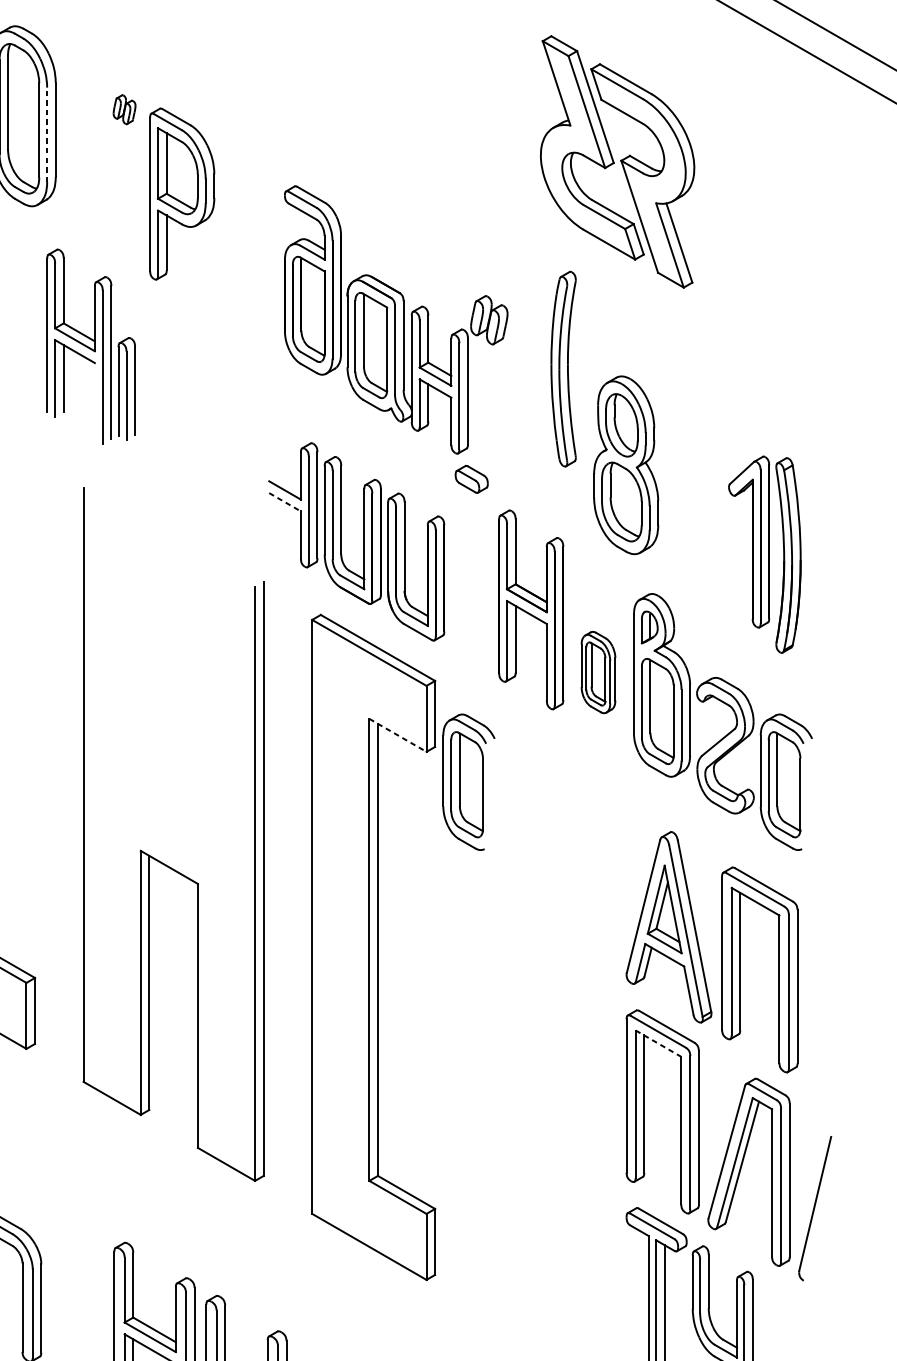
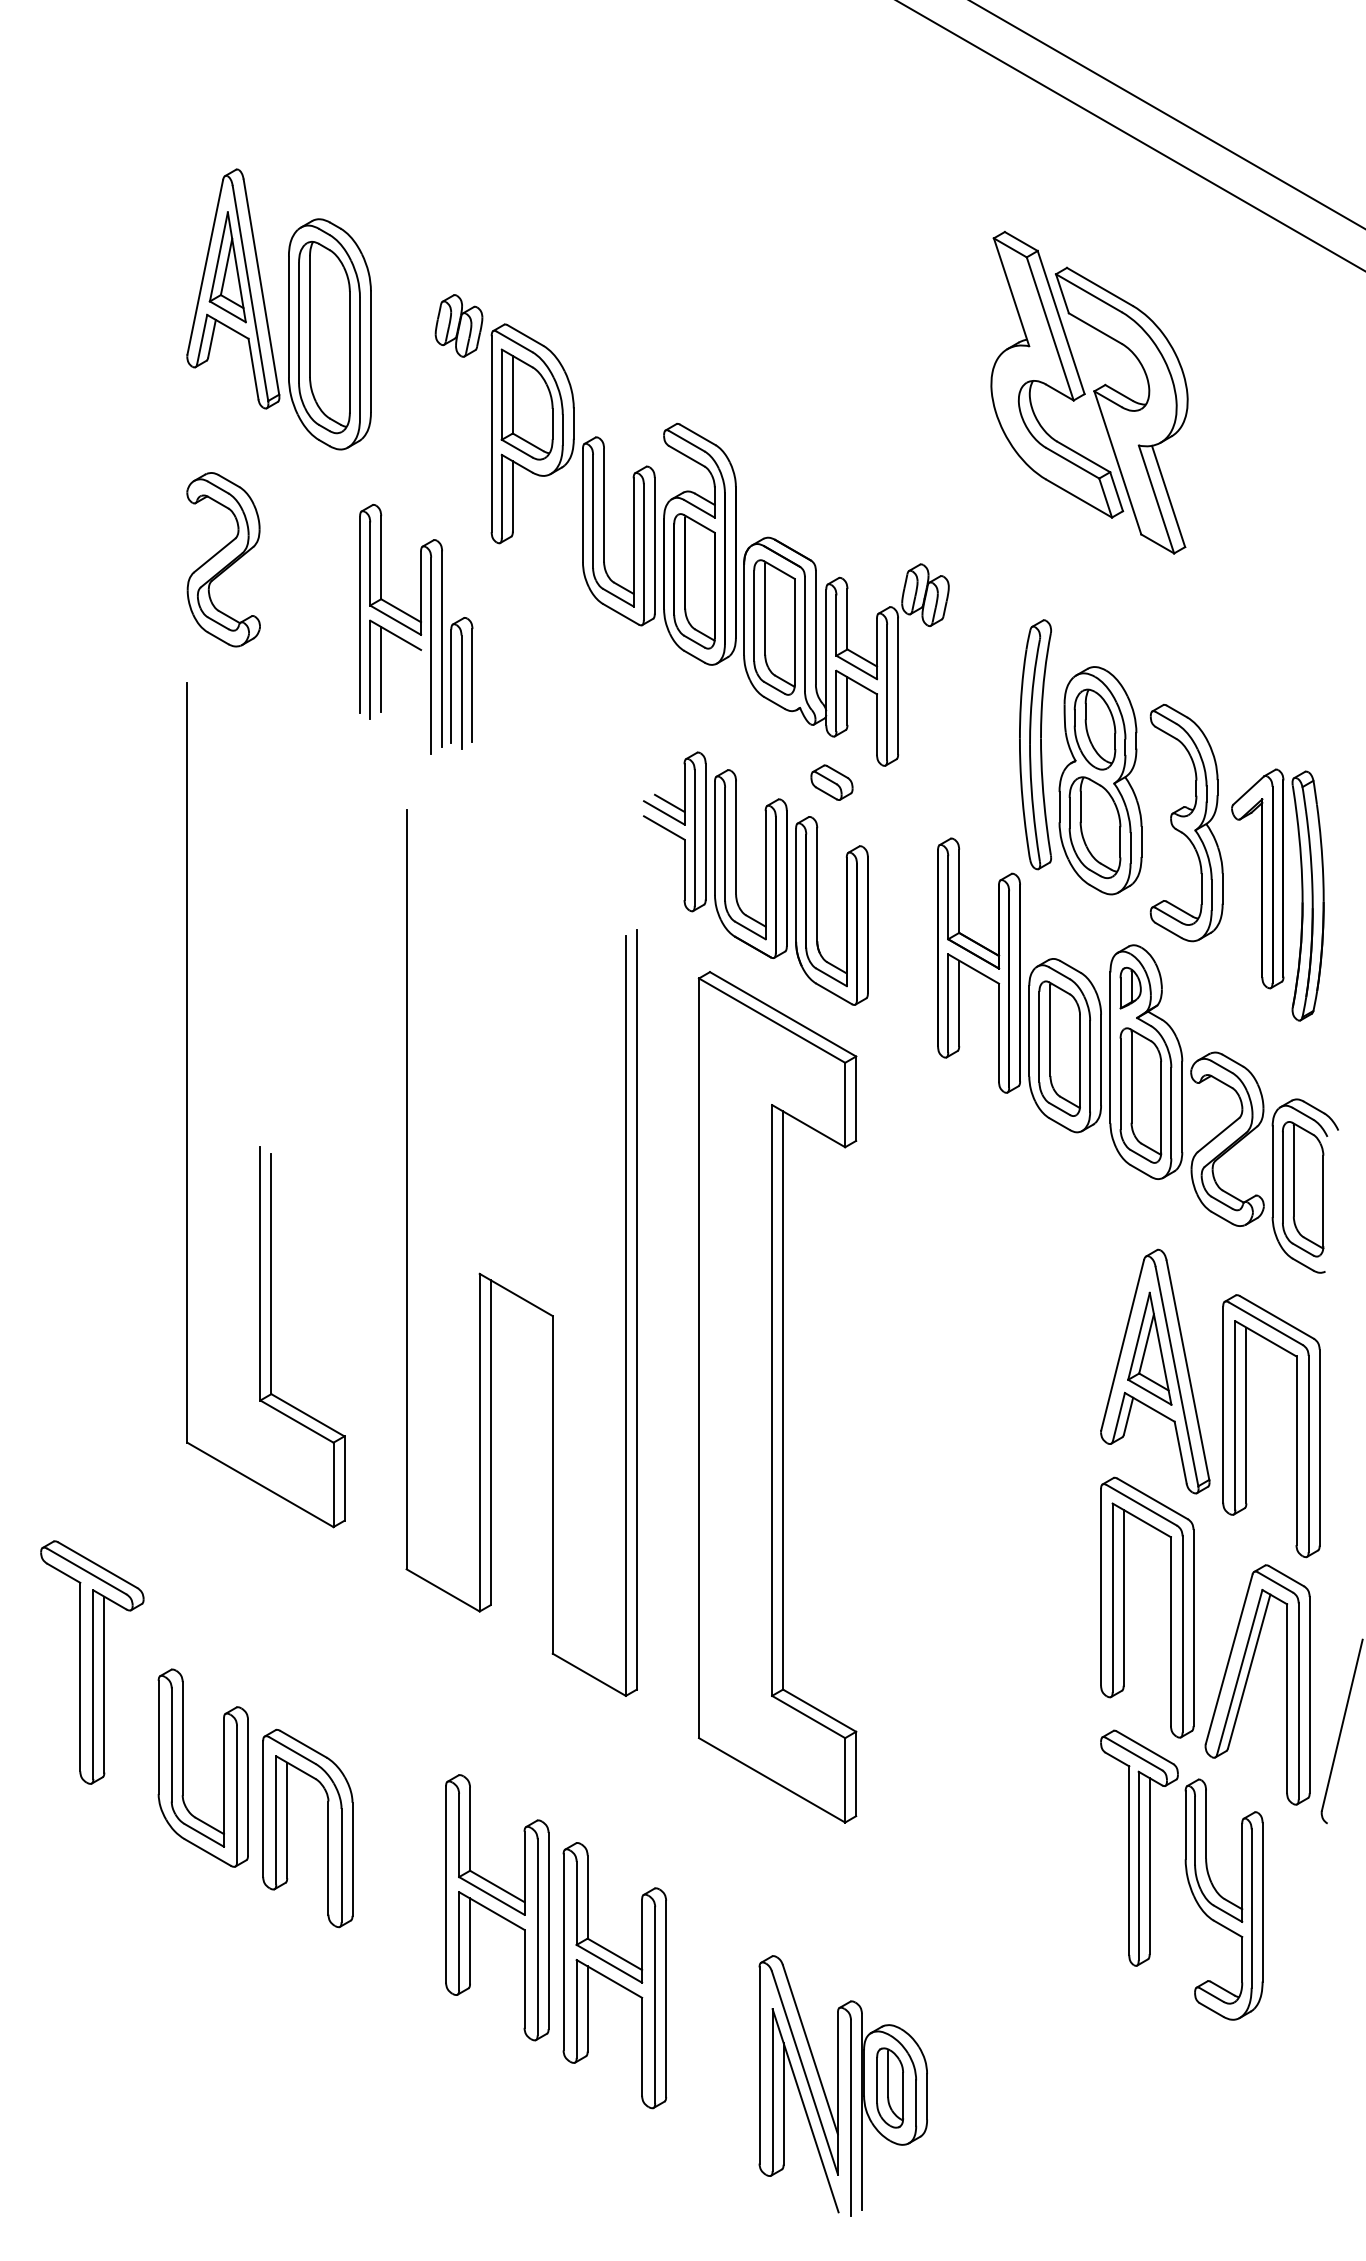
part: (124, 109) -> (458, 325), size x1.67
line: (47, 134) -> (360, 357), dashed -> solid
part: (238, 270) -> (604, 531), added
part: (563, 368) -> (1035, 744), moved
part: (471, 479) -> (831, 782), moved
line: (289, 482) -> (669, 802), added
part: (693, 498) -> (1186, 823), added
line: (285, 502) -> (664, 828), dashed -> solid
part: (598, 672) -> (1064, 1045), size x1.67
line: (398, 735) -> (809, 1126), dashed -> solid
part: (468, 781) -> (898, 1185), removed
line: (658, 1043) -> (1141, 1520), dashed -> solid

